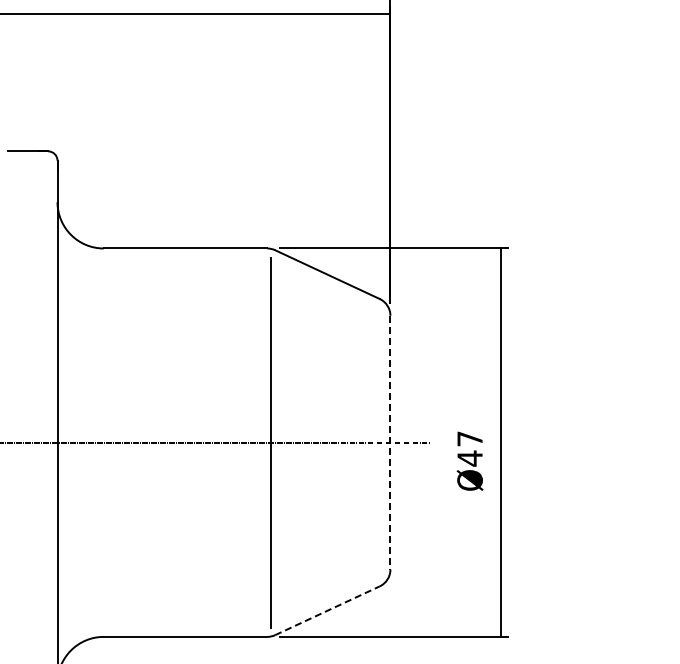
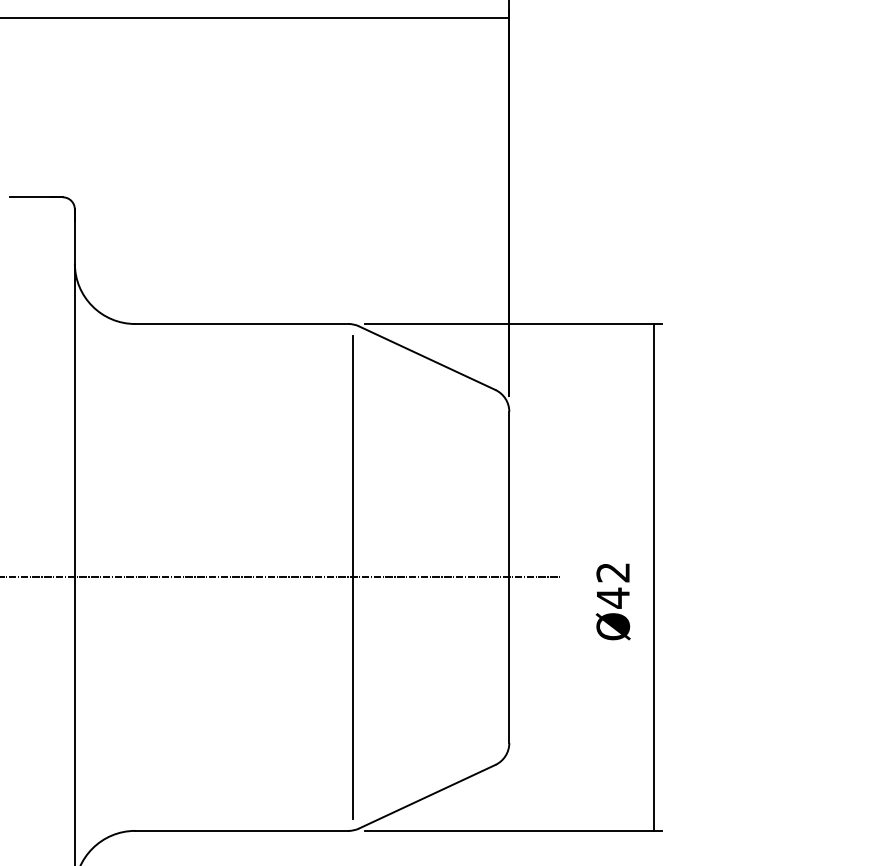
text: (469, 438) -> (612, 571), Ø47 -> Ø42
line: (390, 442) -> (509, 577), dashed -> solid
line: (327, 610) -> (427, 796), dashed -> solid

